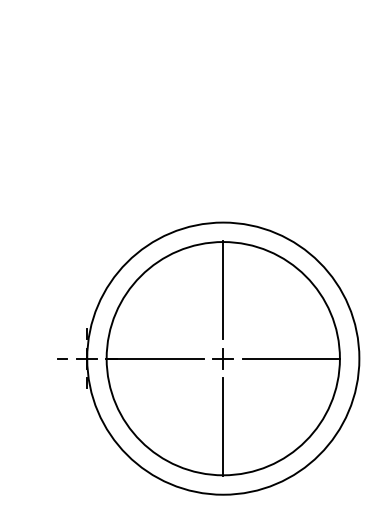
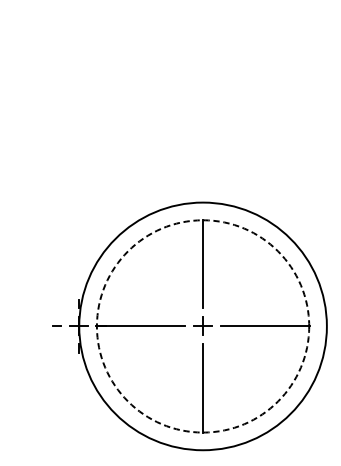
circle: (222, 358) -> (202, 326), solid -> dashed

